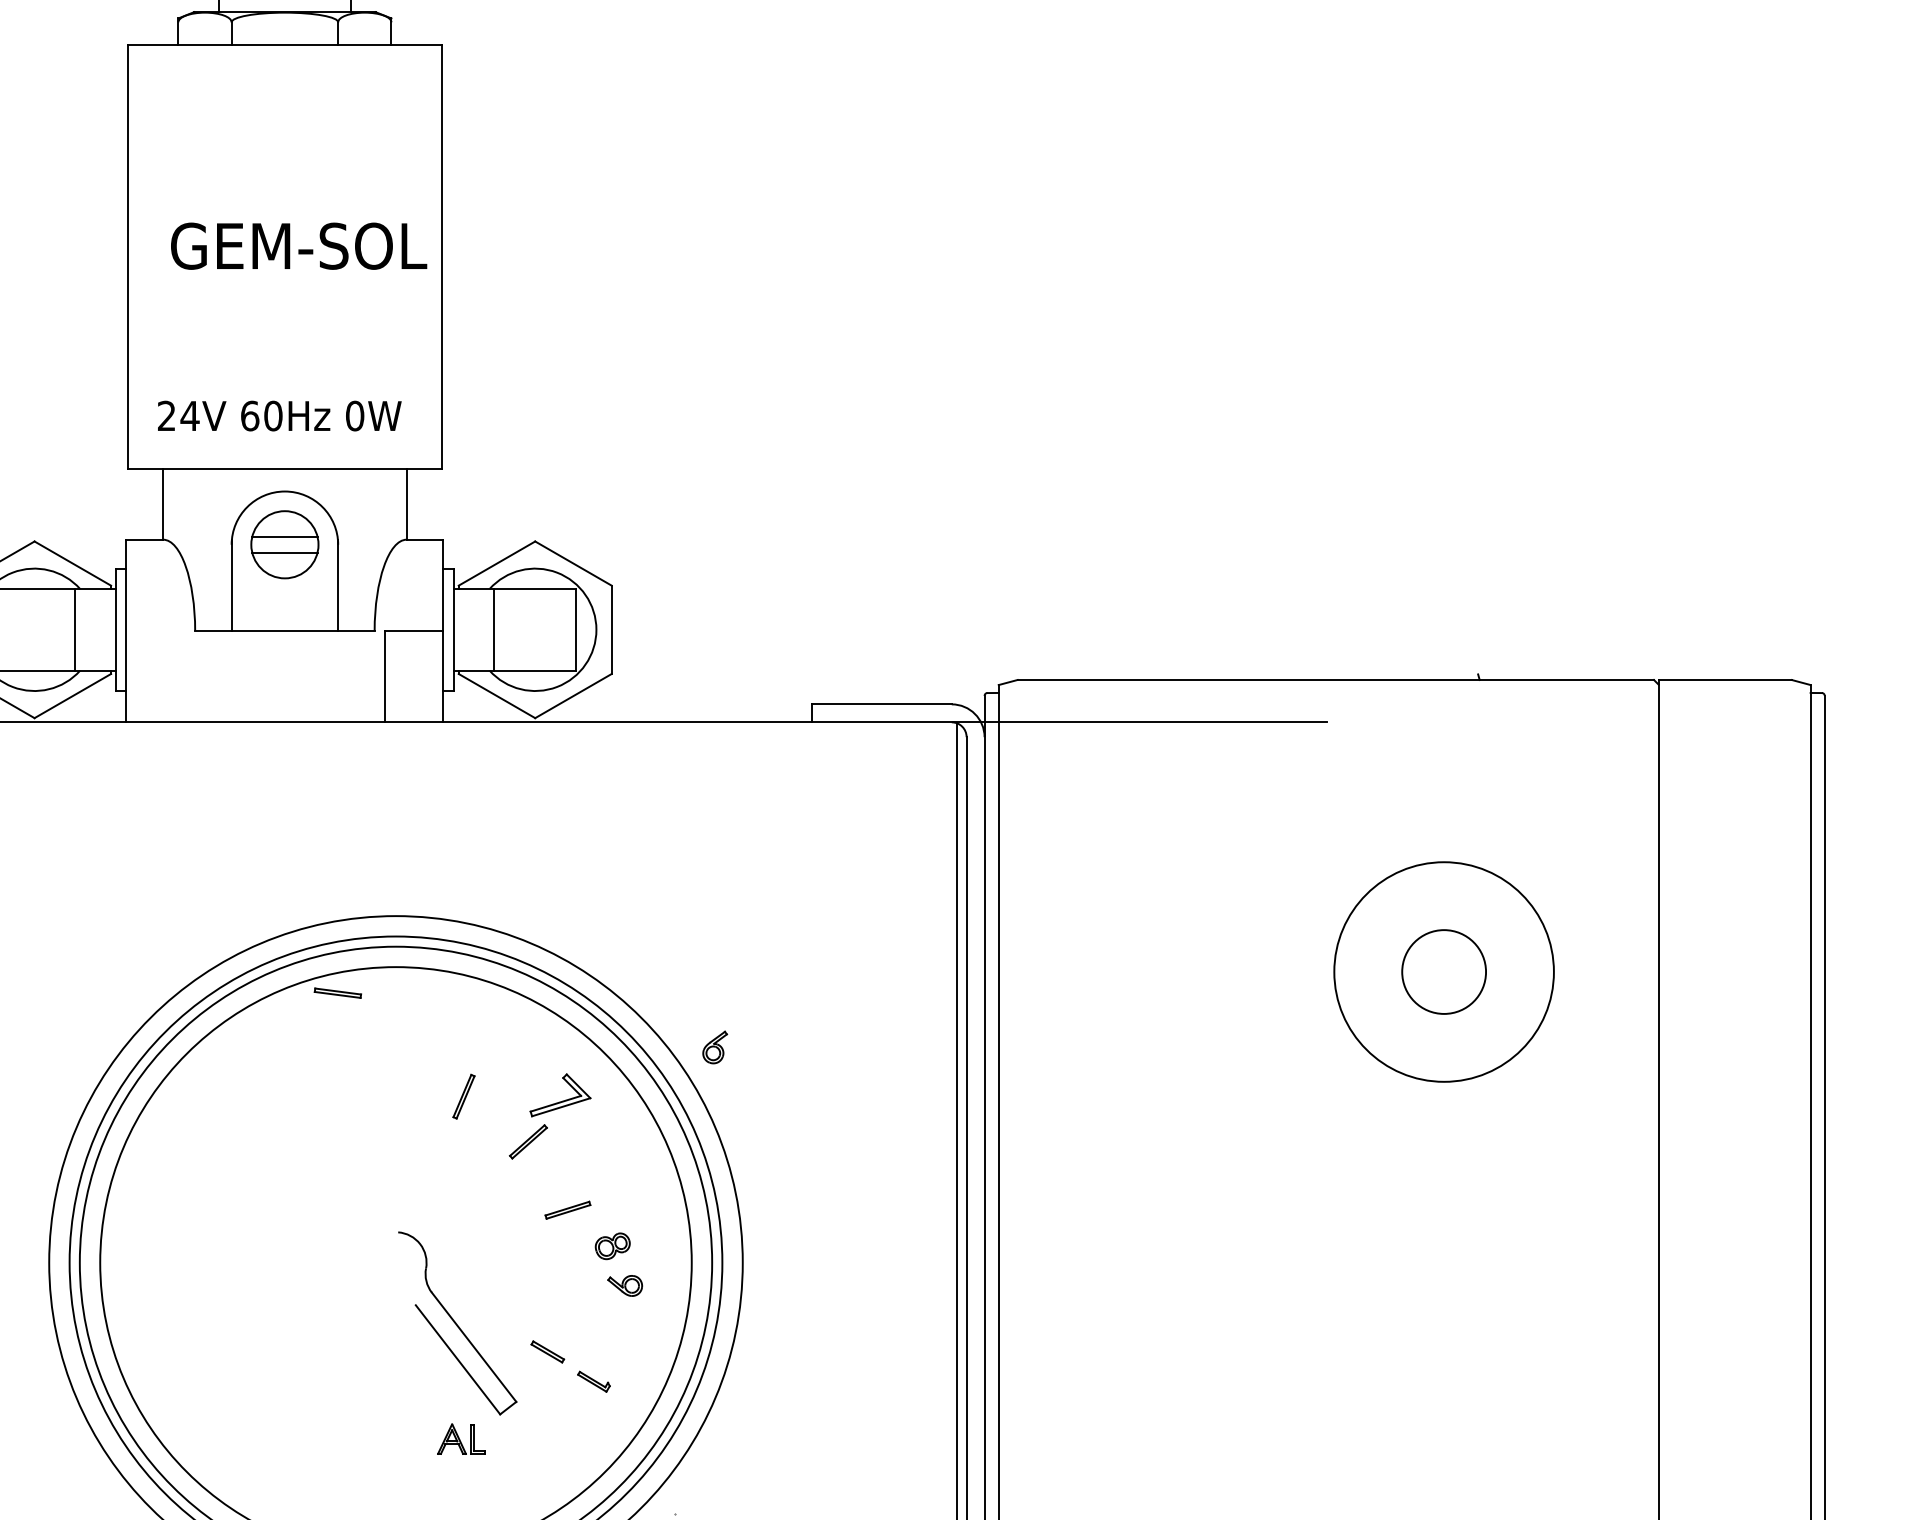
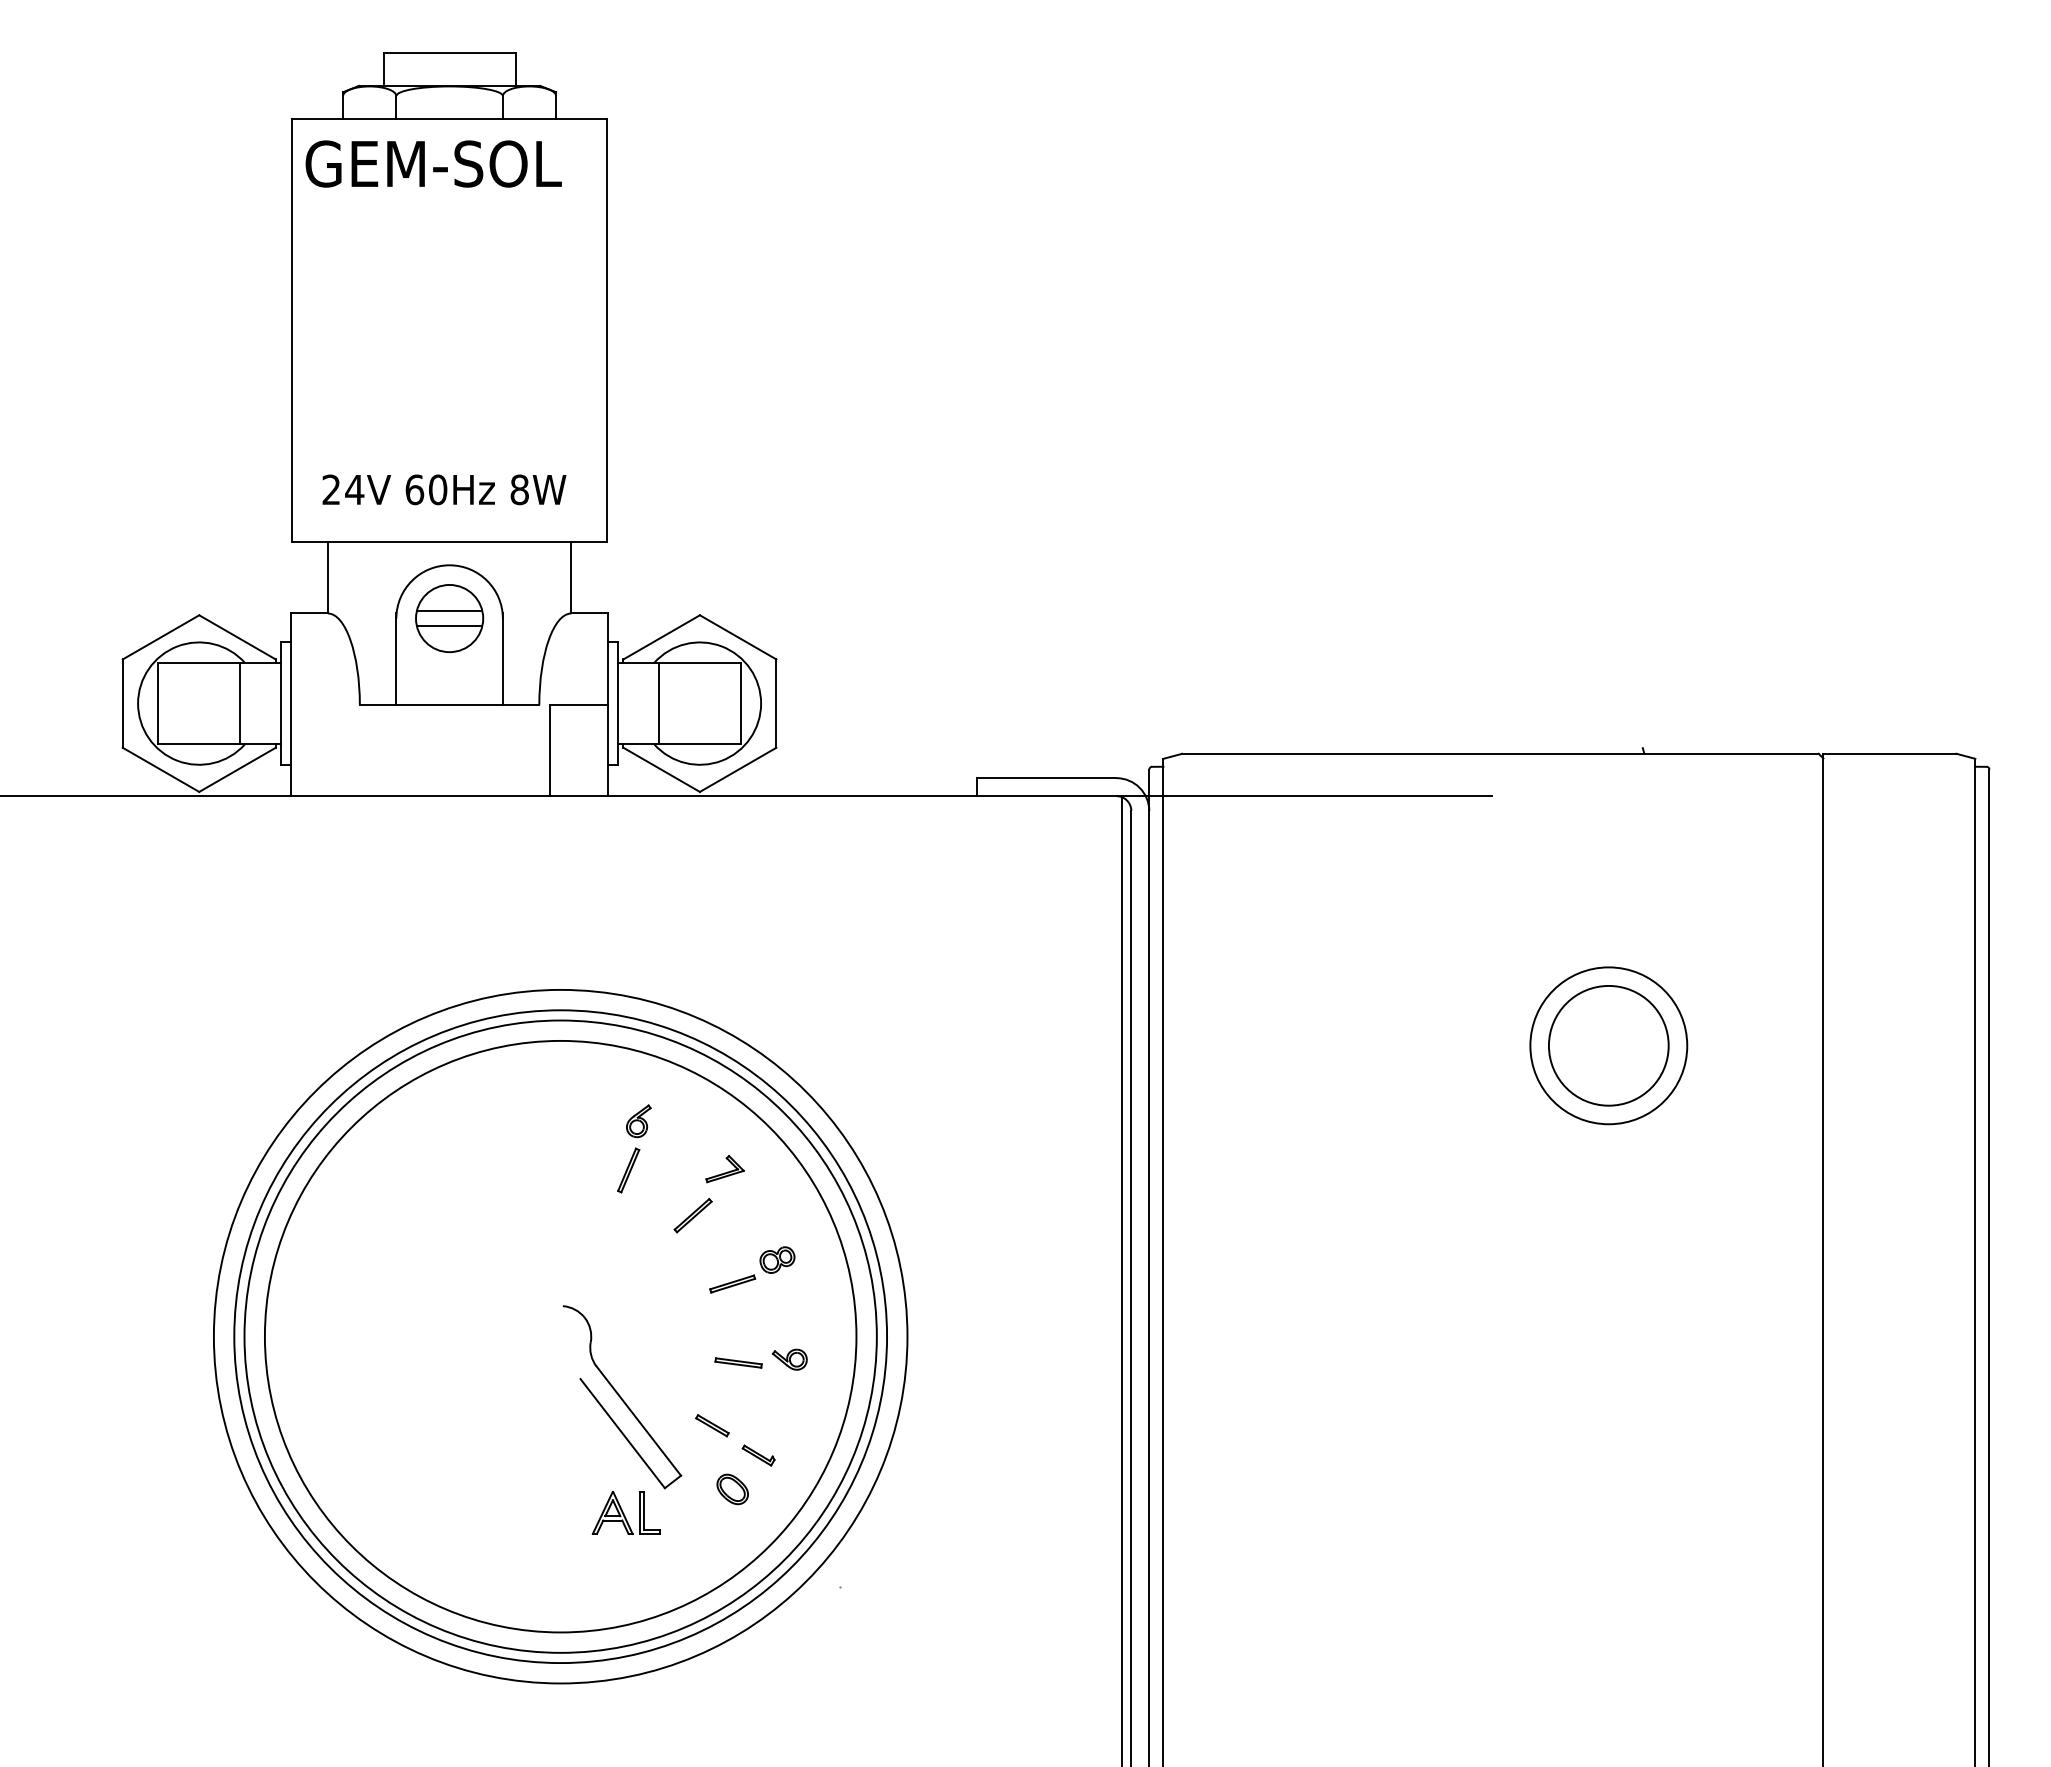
text: (298, 245) -> (433, 163), moved
text: (354, 415) -> (519, 489), 0W -> 8W
circle: (1443, 971) -> (1608, 1045), size x0.71
circle: (1443, 971) -> (1608, 1045), size x1.43
part: (337, 992) -> (738, 1362), moved
part: (714, 1047) -> (638, 1121), moved
part: (559, 1094) -> (724, 1168), size x0.62
part: (612, 1245) -> (777, 1259), moved
part: (567, 1415) -> (732, 1489), added
part: (460, 1438) -> (625, 1512), size x1.43

